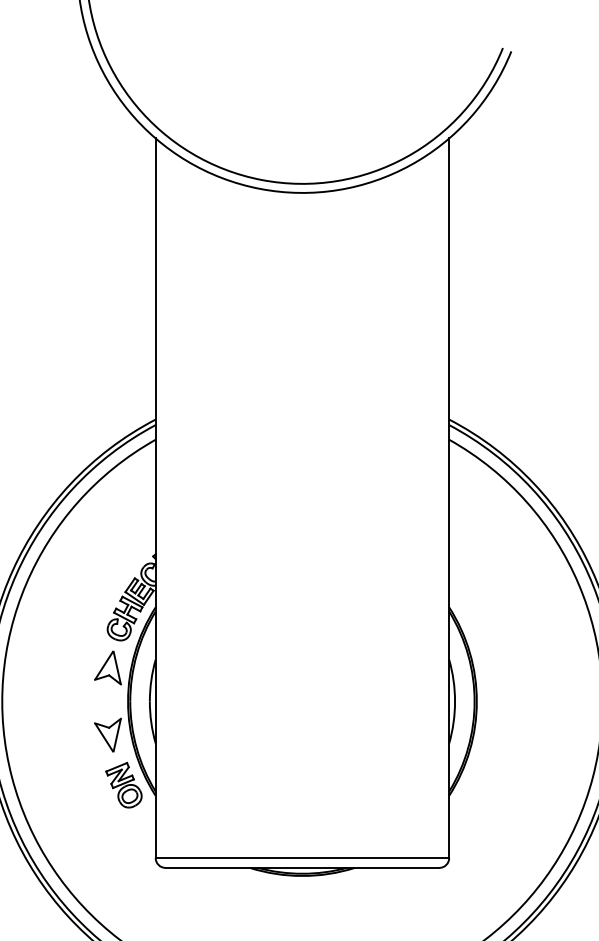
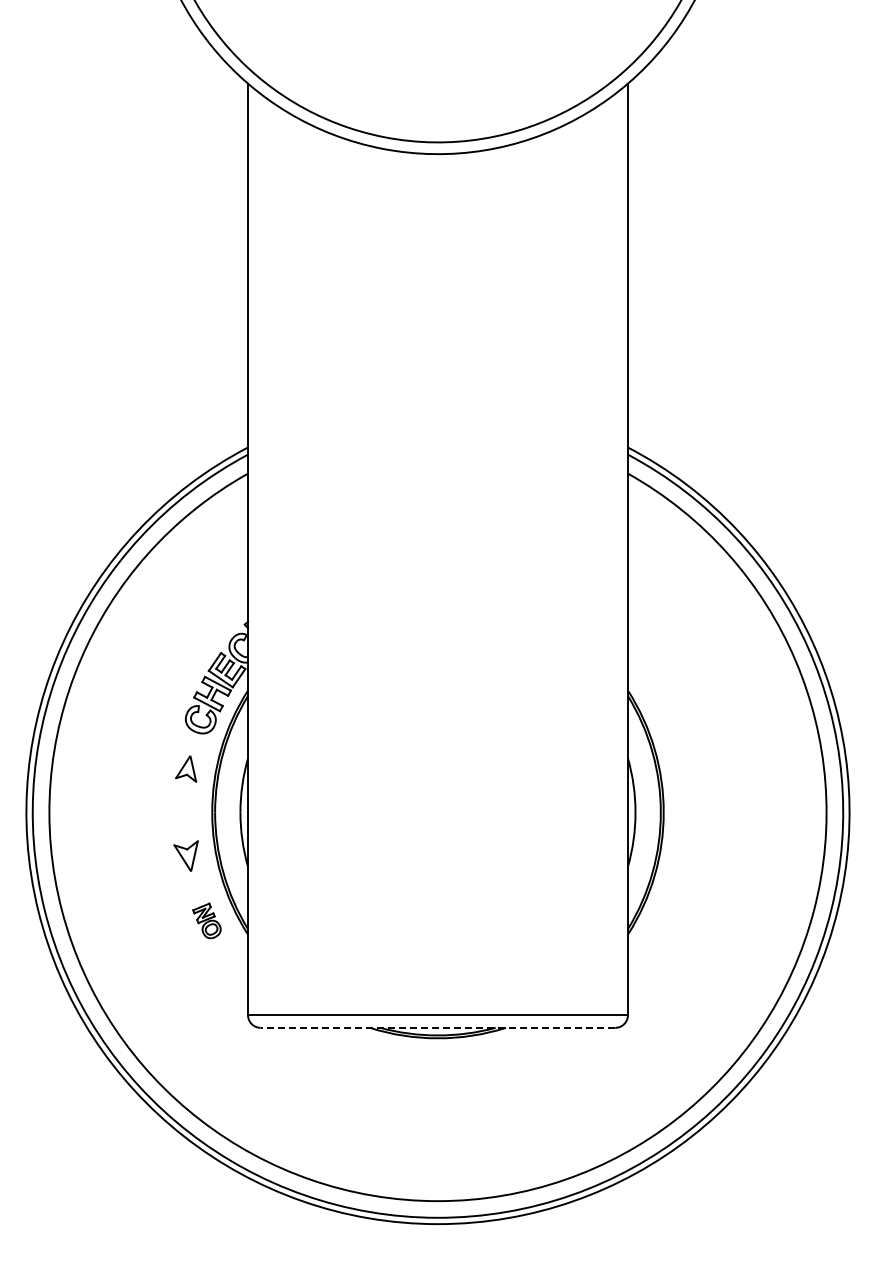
part: (107, 667) -> (185, 768), size x0.6
part: (107, 734) -> (185, 855), size x0.7
part: (123, 784) -> (206, 920), size x0.6
line: (302, 867) -> (437, 1027), solid -> dashed

